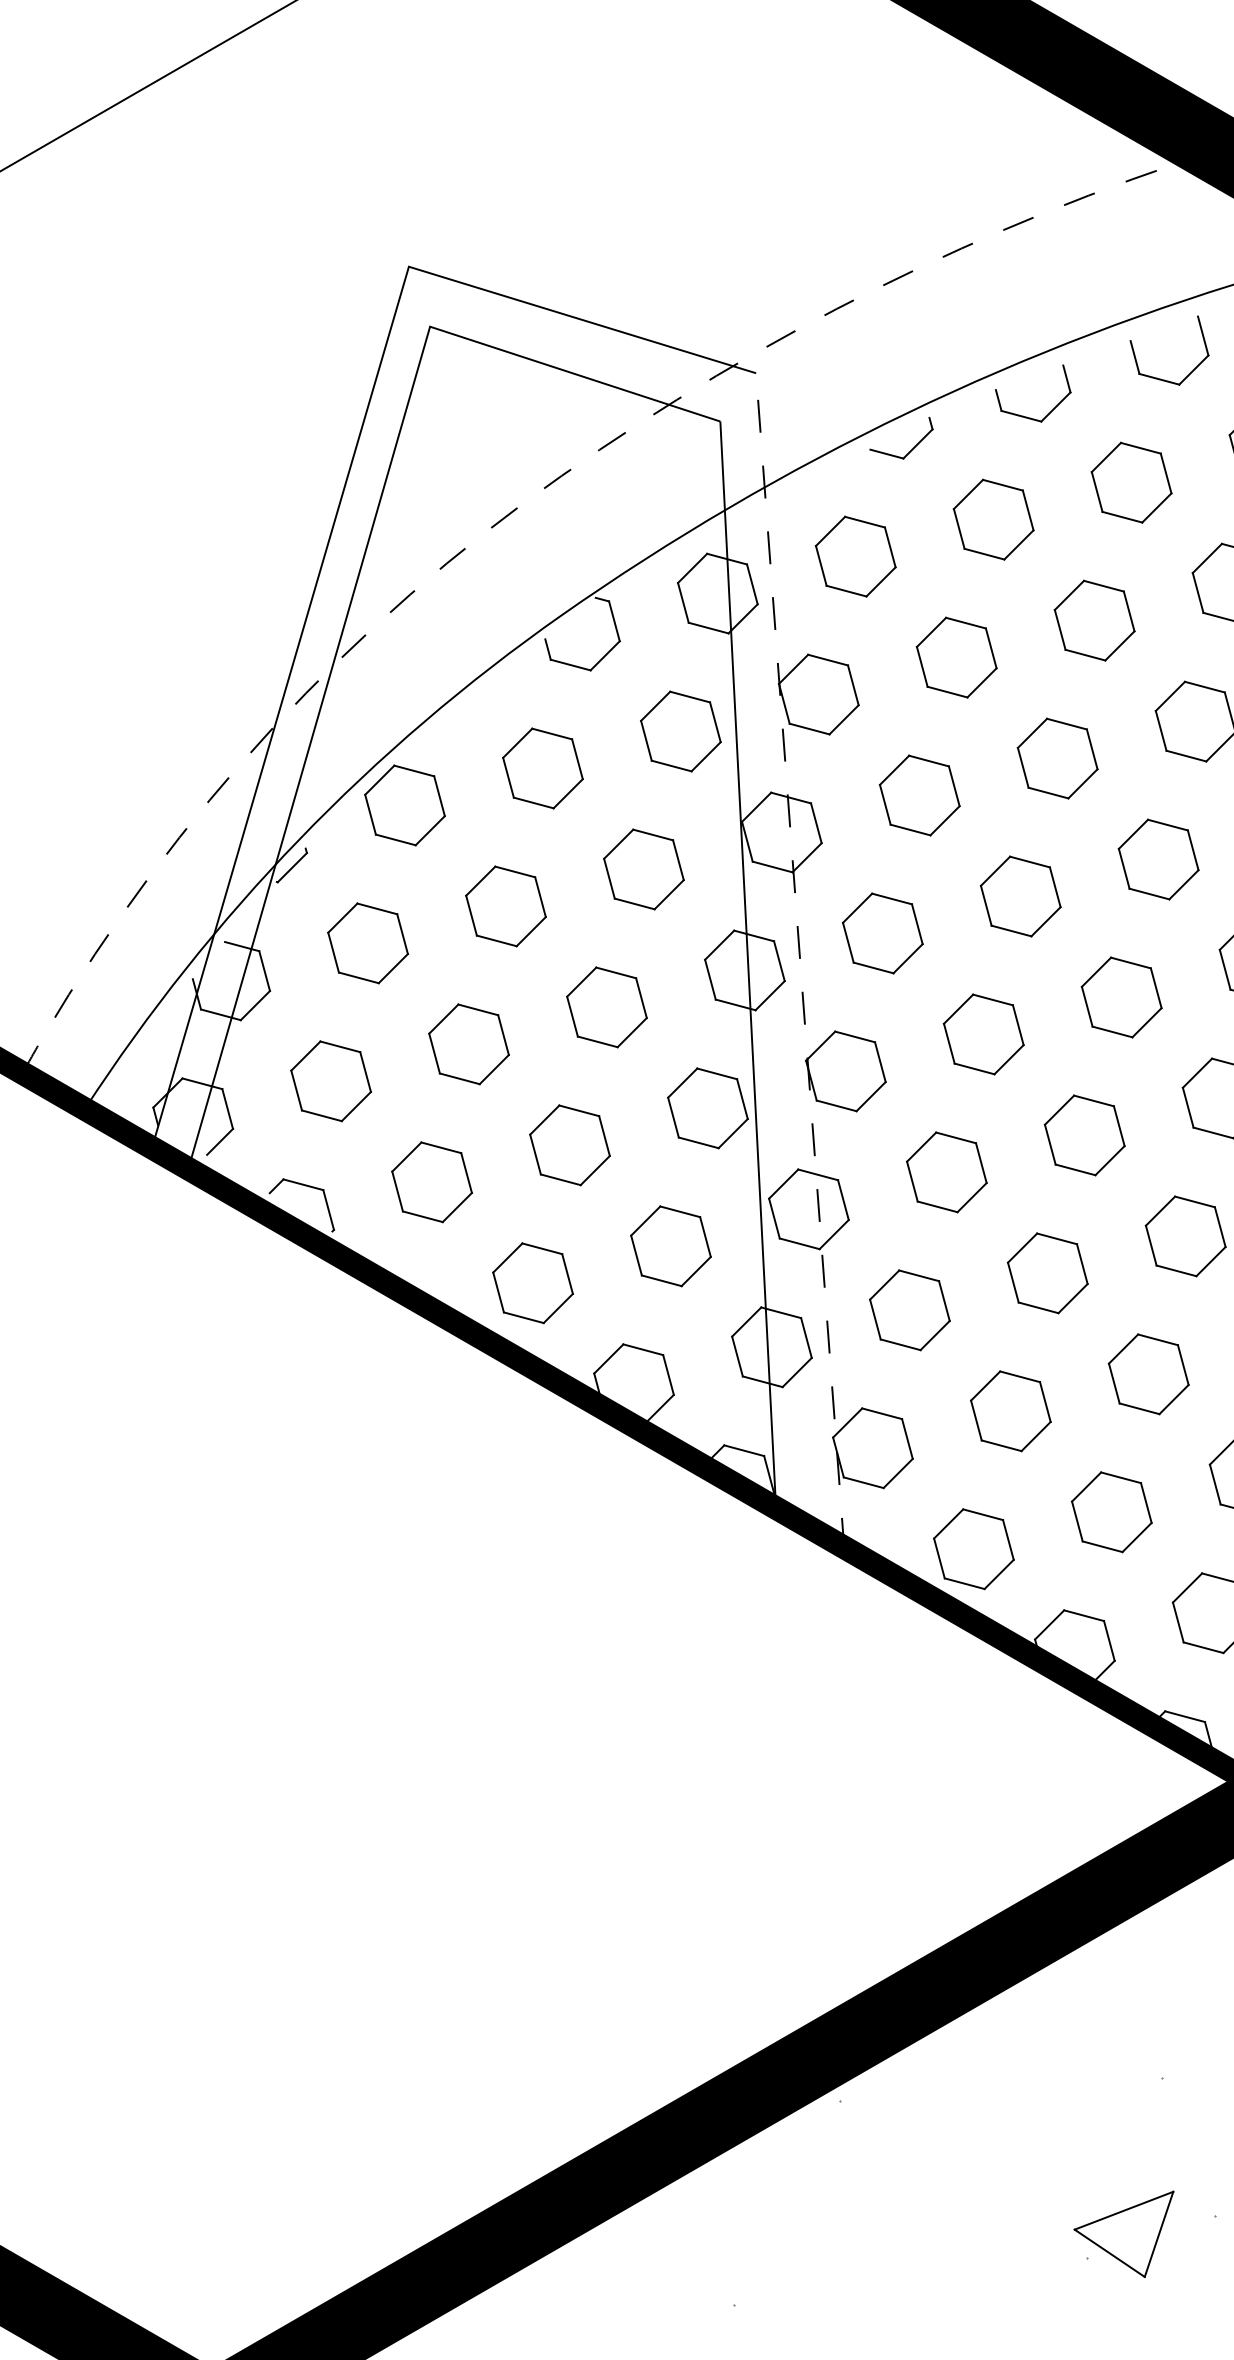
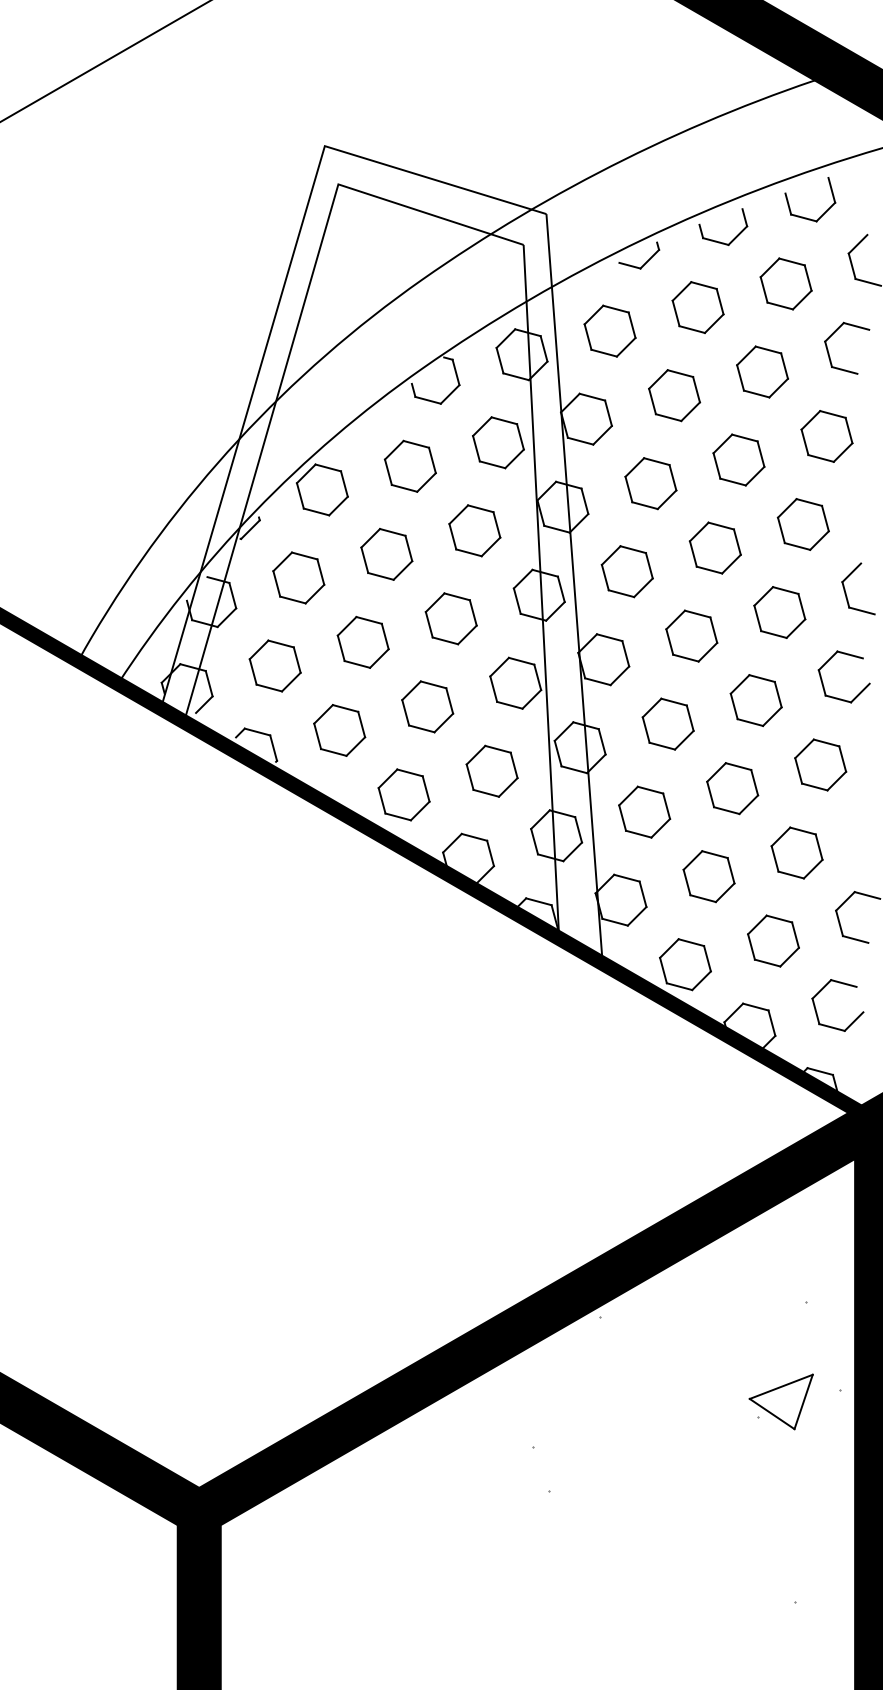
line: (522, 503) -> (397, 297), dashed -> solid
line: (800, 961) -> (574, 589), dashed -> solid

